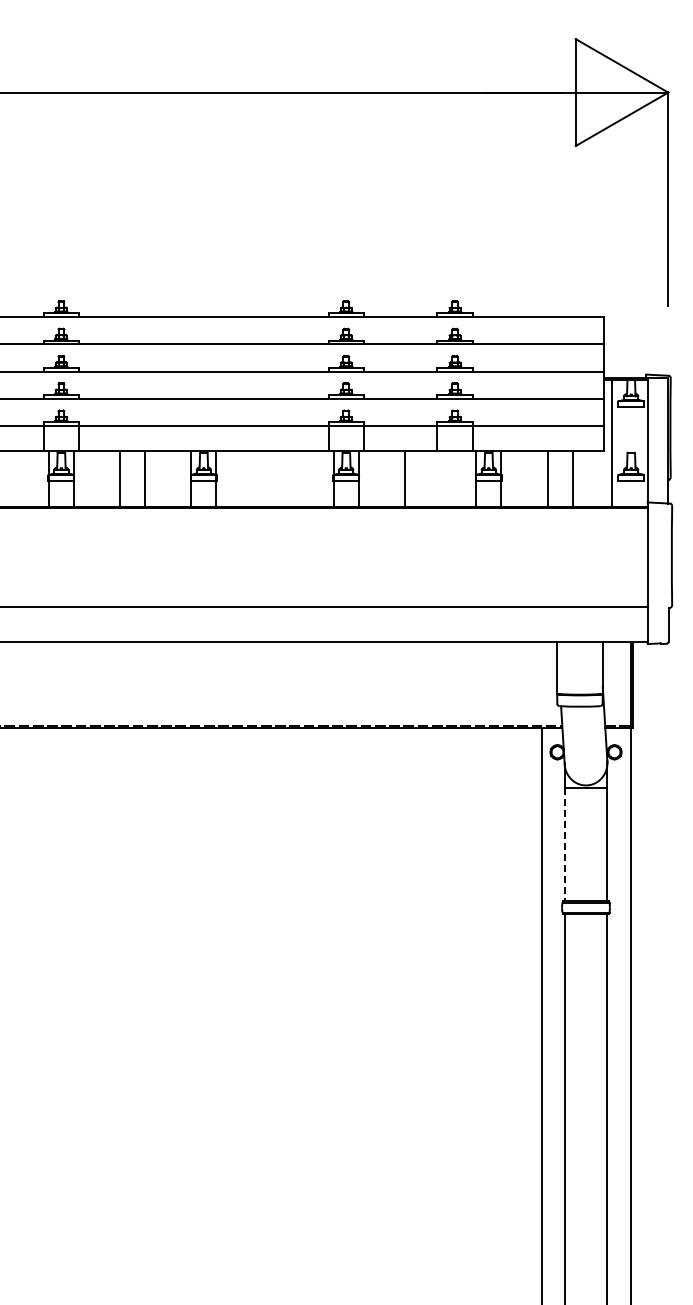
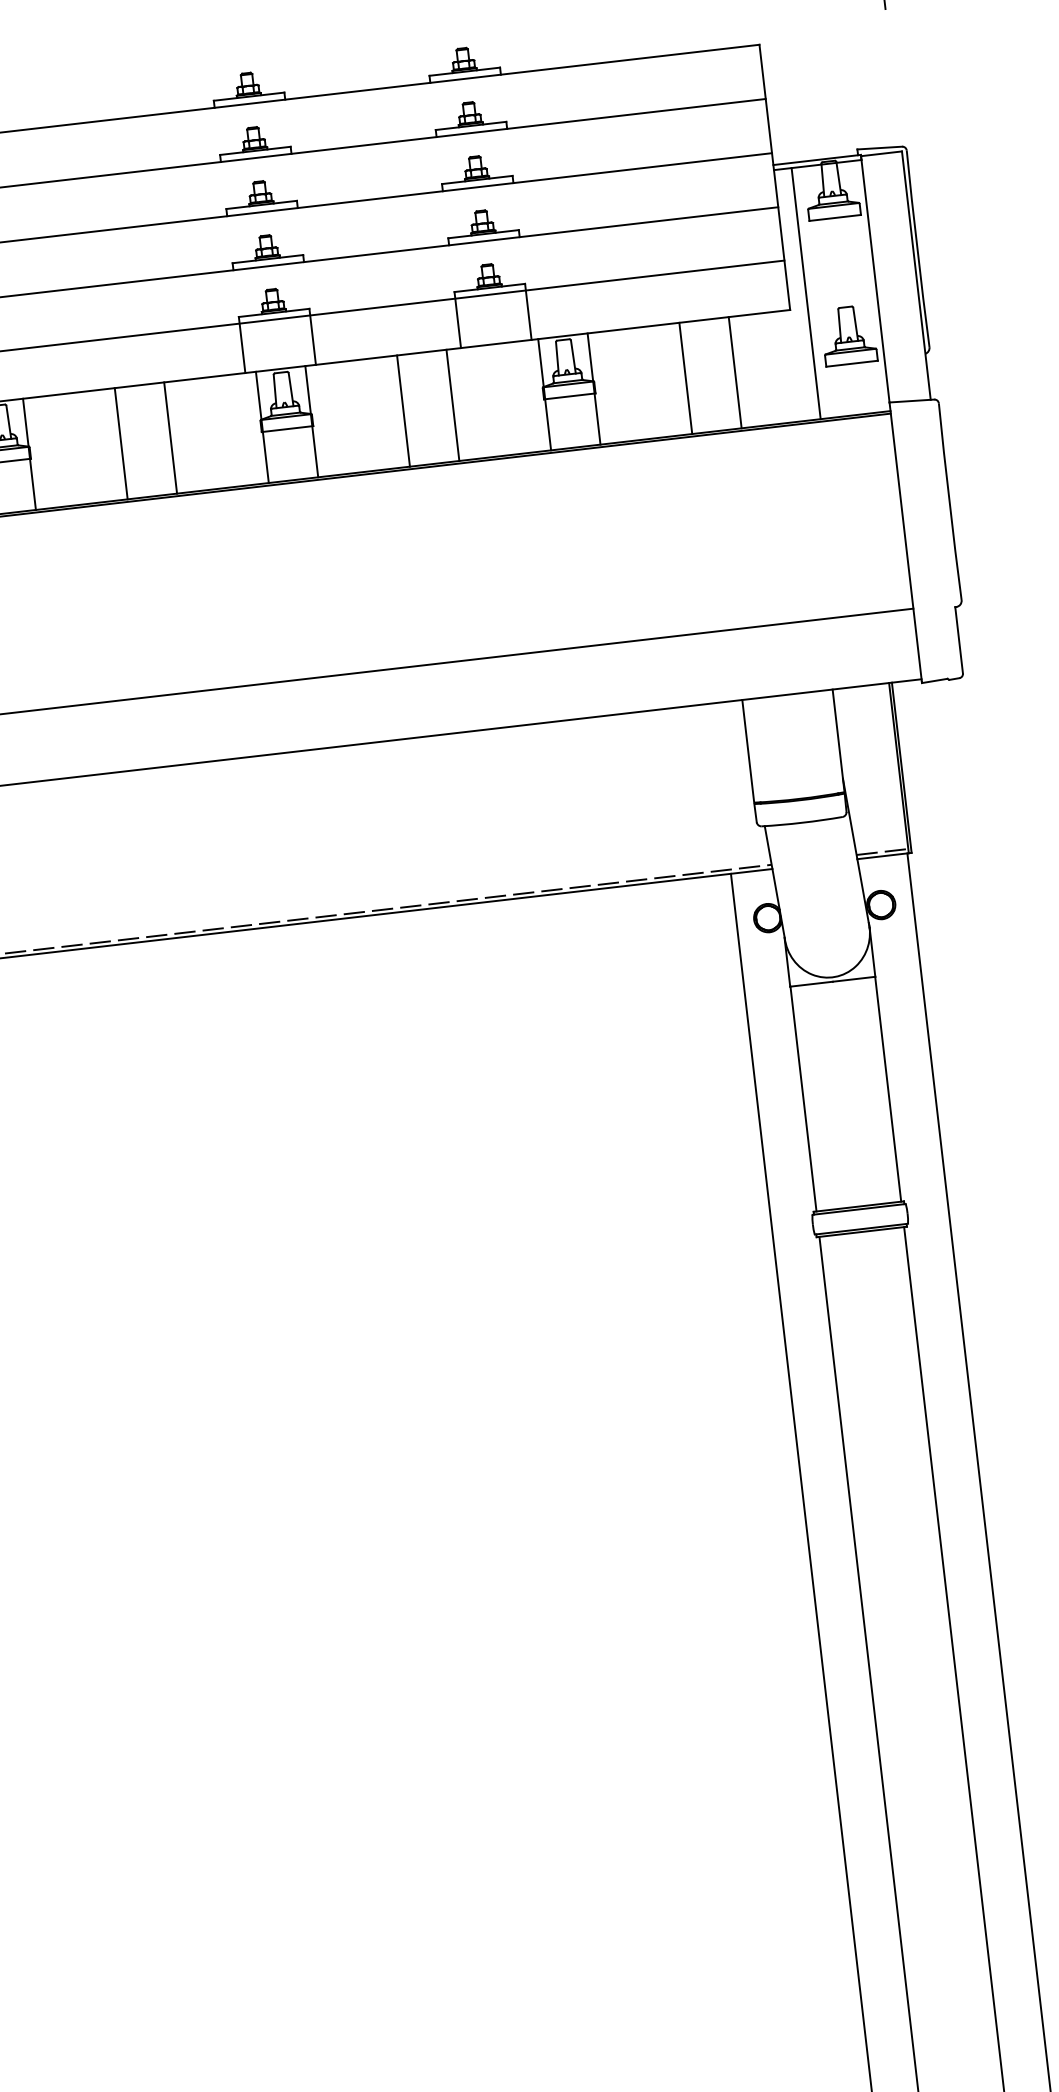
line: (262, 478) -> (120, 443), added
line: (287, 478) -> (170, 437), added
line: (430, 478) -> (453, 404), added
line: (564, 844) -> (803, 1099), dashed -> solid

